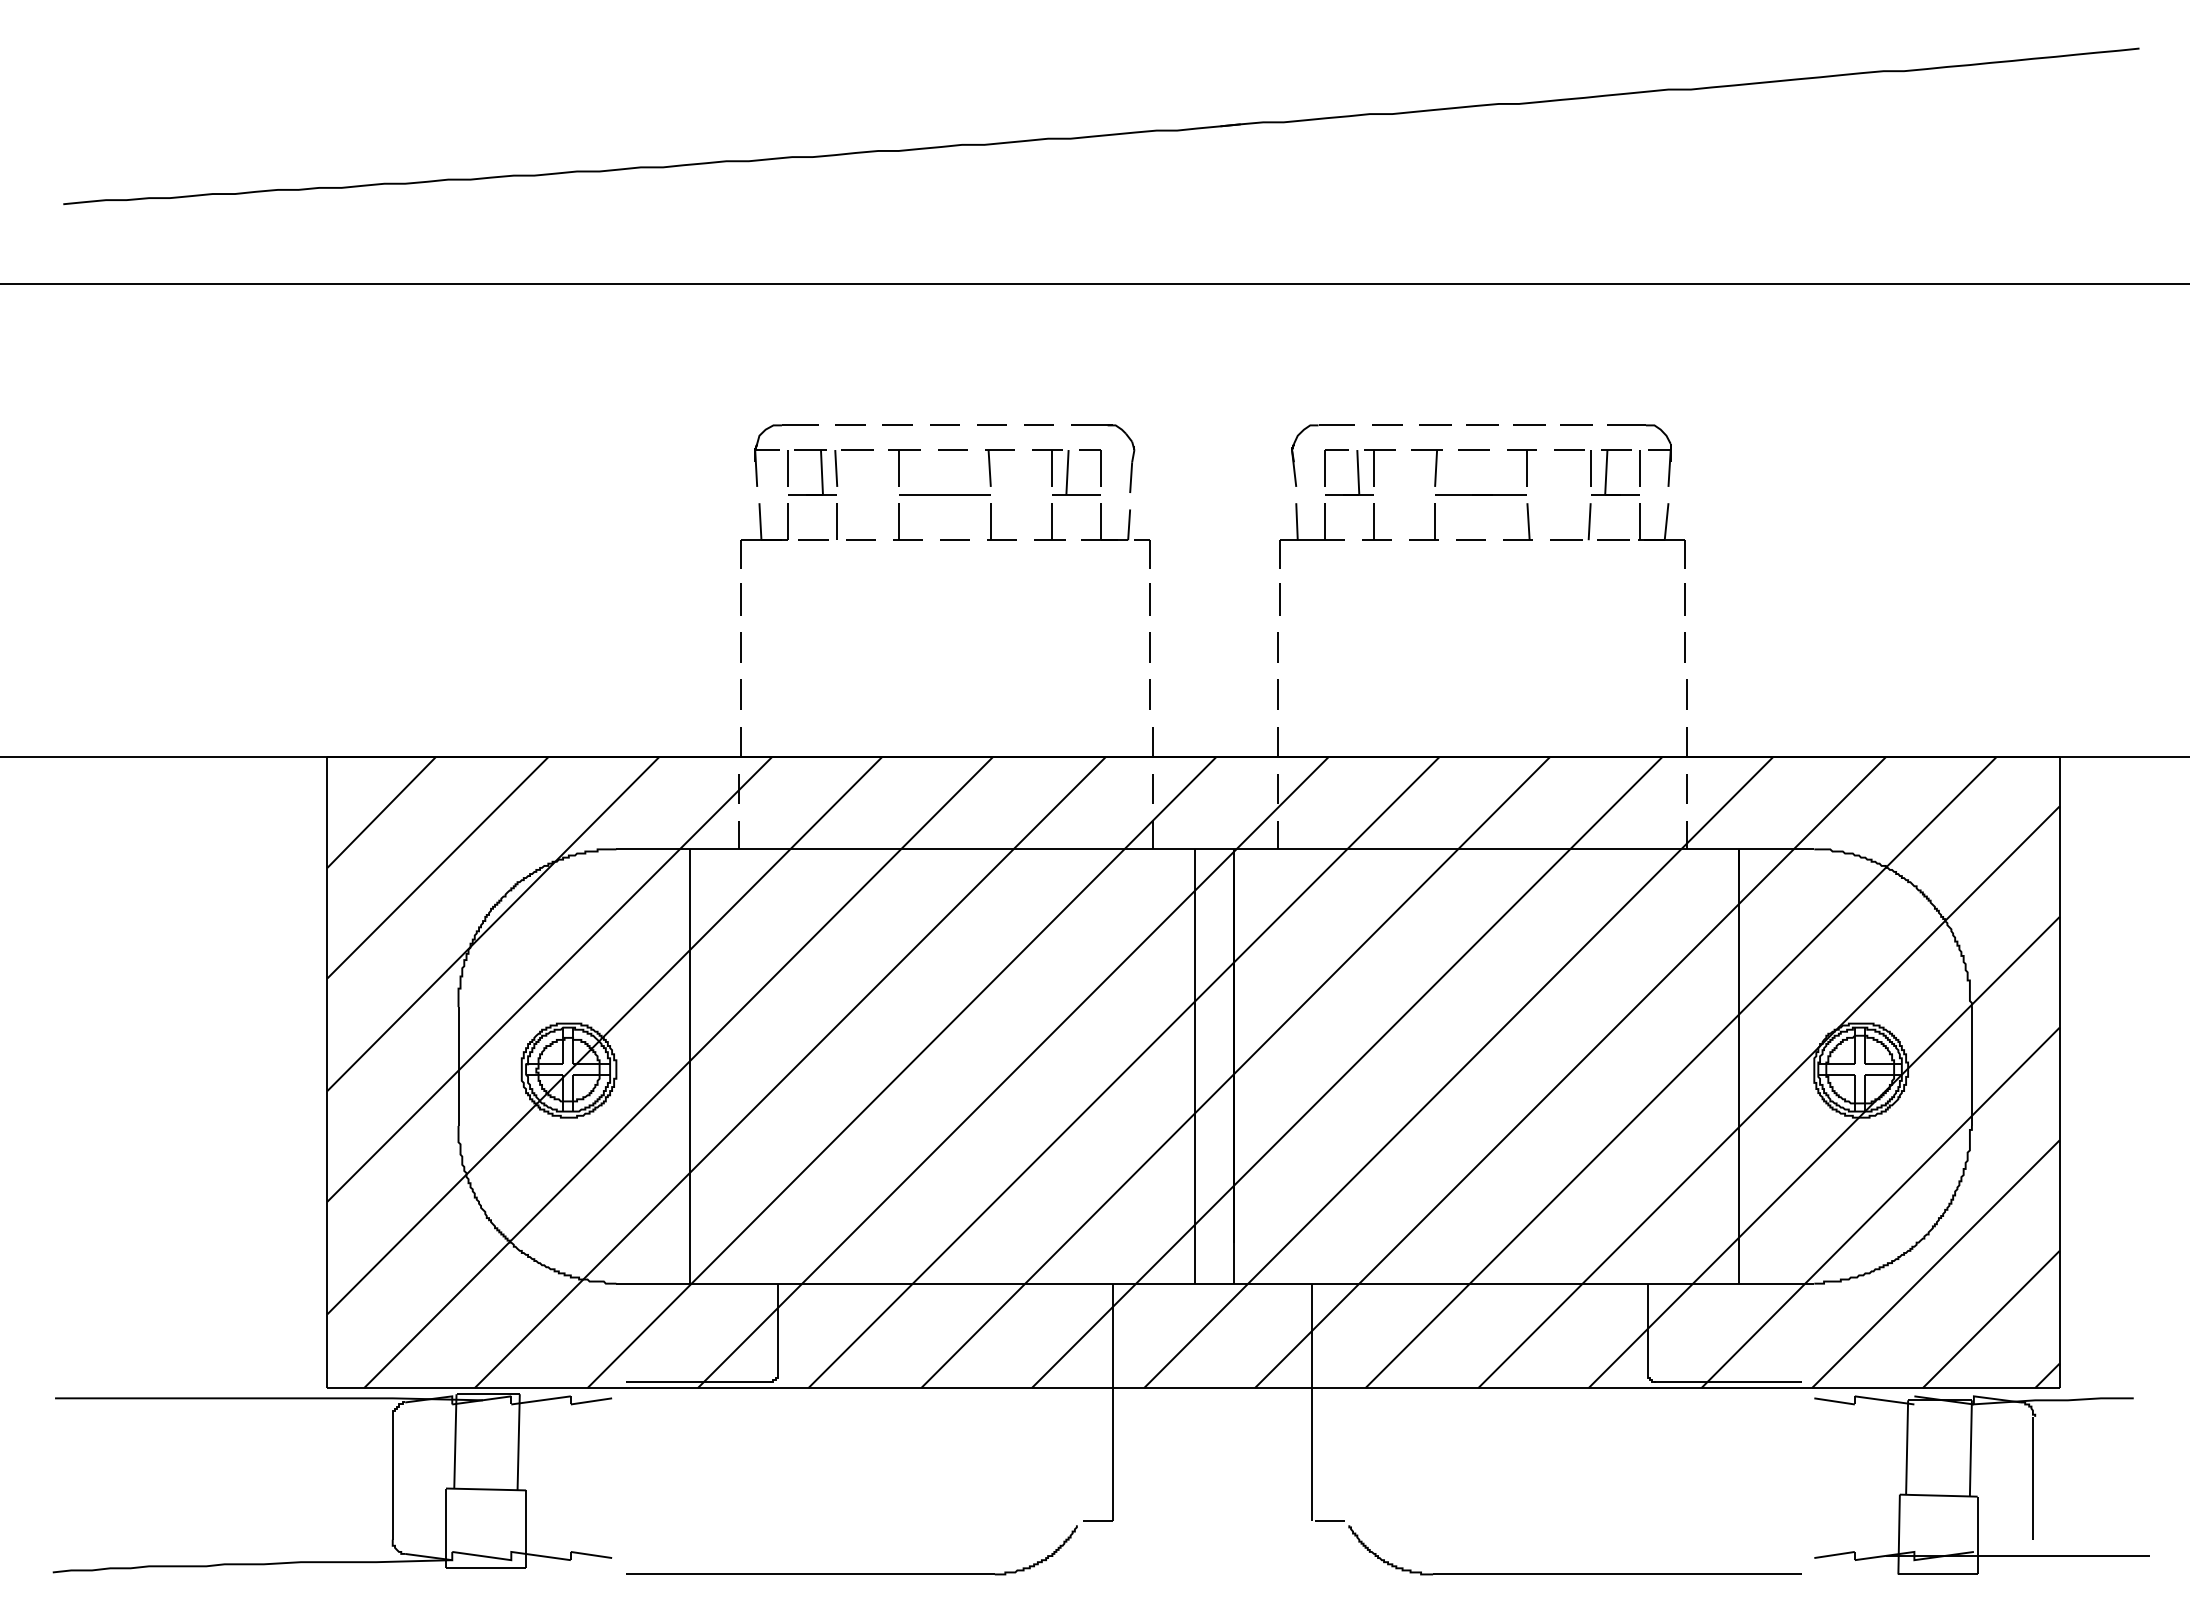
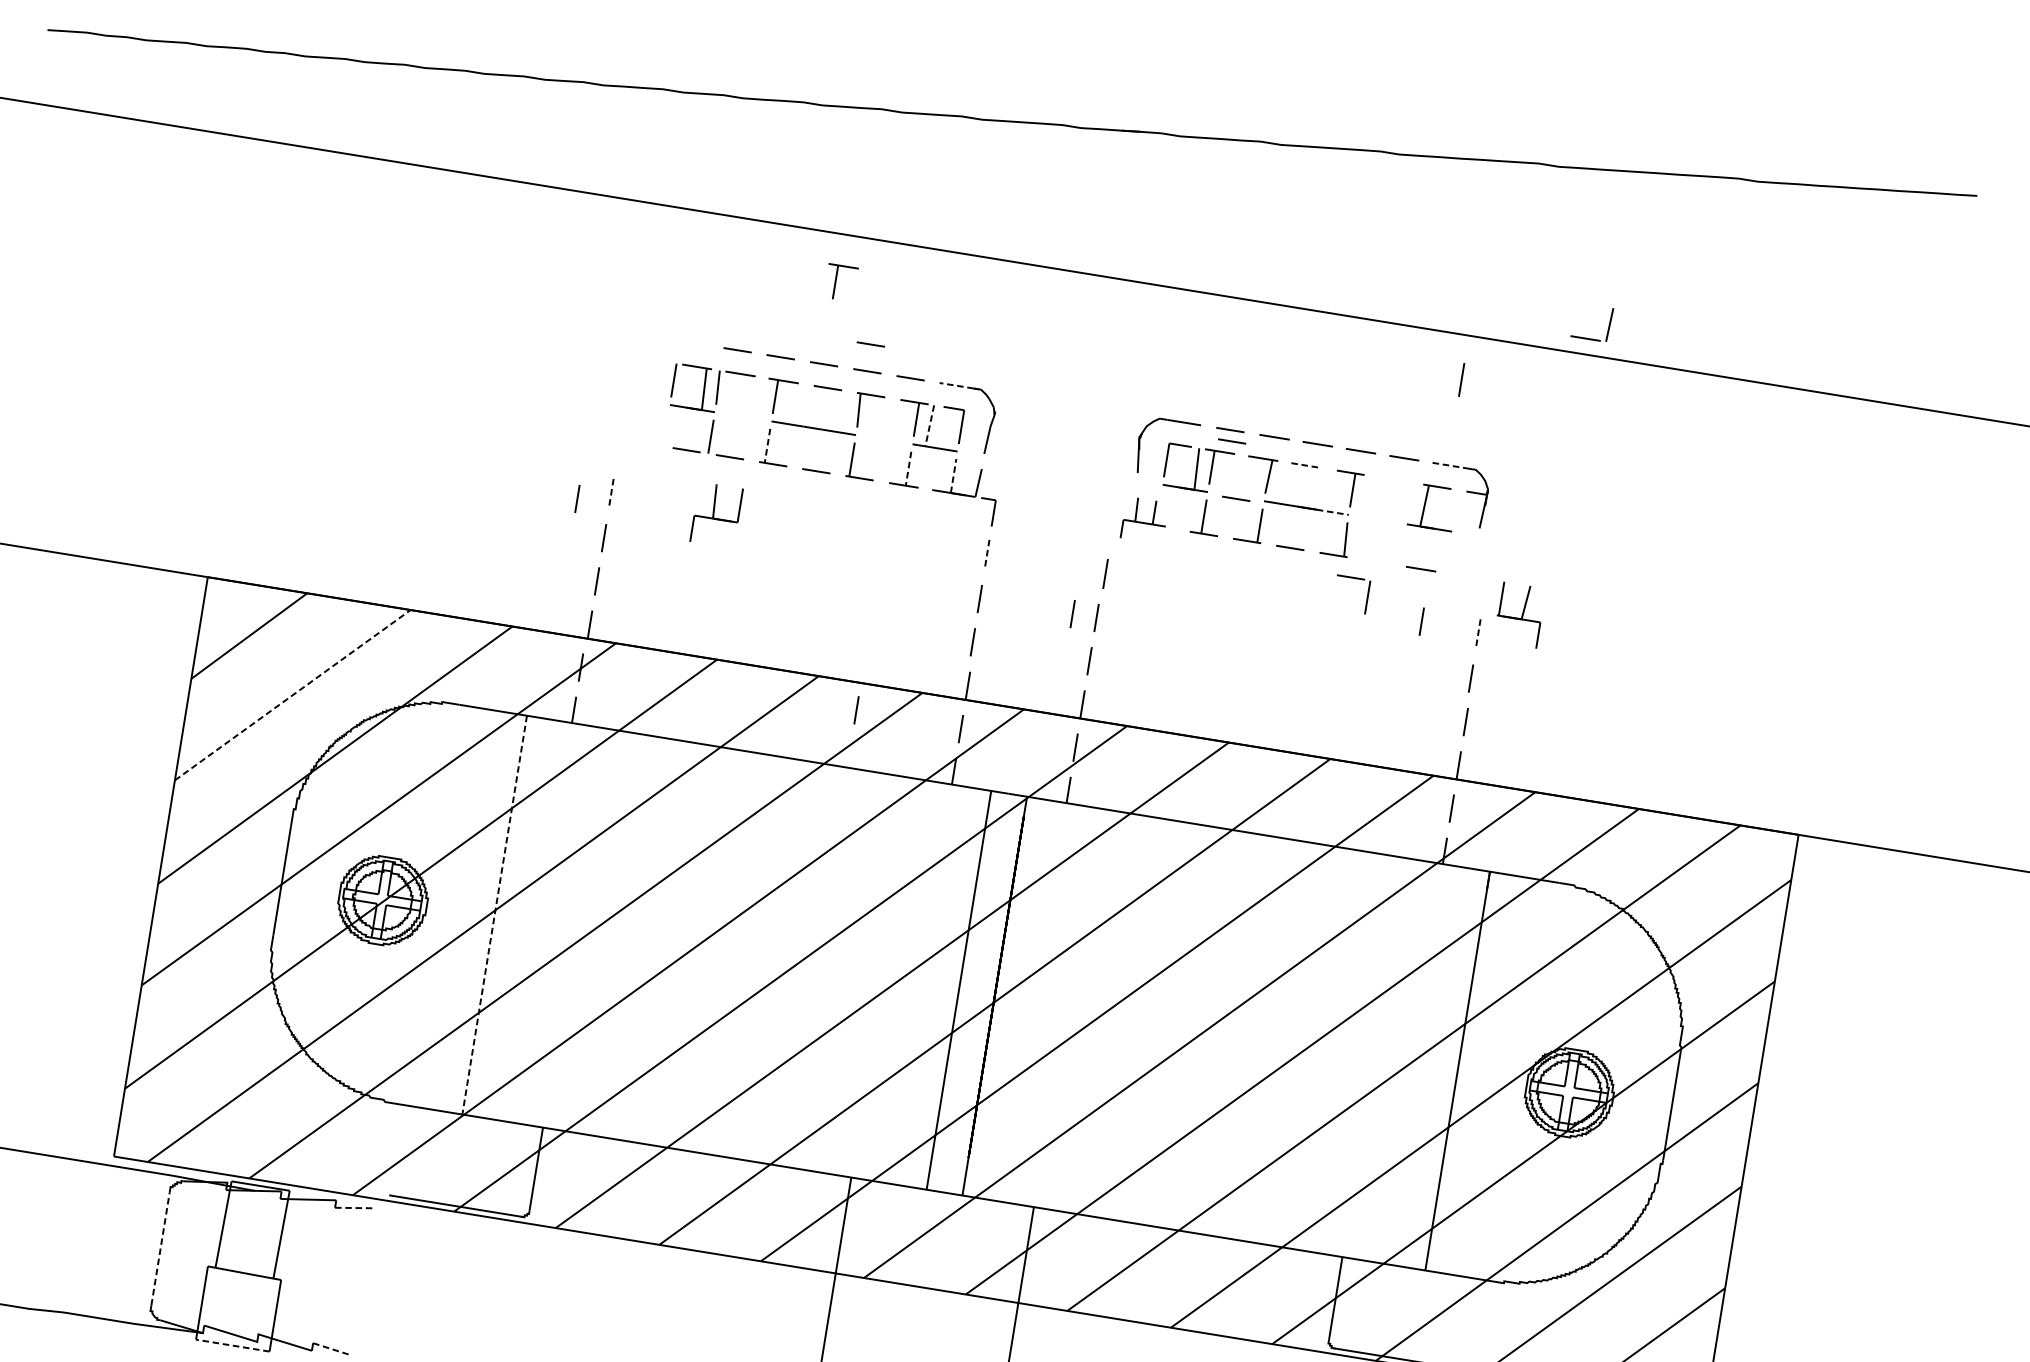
part: (948, 335) -> (840, 282), added
line: (990, 395) -> (870, 343), added
line: (1089, 425) -> (956, 385), solid -> dashed
line: (1627, 425) -> (1451, 465), solid -> dashed
line: (1390, 436) -> (1231, 440), added
part: (779, 450) -> (668, 362), removed
line: (1474, 450) -> (1306, 466), solid -> dashed
part: (1572, 450) -> (1353, 578), moved
line: (1639, 468) -> (1461, 379), moved
line: (1067, 472) -> (929, 425), solid -> dashed
line: (1510, 495) -> (1333, 512), solid -> dashed
line: (1405, 496) -> (1236, 498), added
line: (898, 521) -> (767, 445), solid -> dashed
line: (1052, 521) -> (908, 468), solid -> dashed
line: (1101, 521) -> (953, 475), solid -> dashed
part: (1588, 521) -> (1608, 324), moved
part: (764, 535) -> (716, 514), moved
part: (1311, 535) -> (1144, 519), size x0.7
part: (1661, 535) -> (1519, 614), moved
line: (1622, 595) -> (1421, 621), added
line: (741, 600) -> (611, 494), solid -> dashed
line: (1150, 600) -> (986, 555), solid -> dashed
line: (1685, 600) -> (1478, 635), solid -> dashed
line: (705, 610) -> (576, 498), added
line: (1251, 647) -> (1072, 613), added
line: (1038, 786) -> (856, 709), added
line: (438, 867) -> (293, 694), solid -> dashed
line: (689, 1067) -> (494, 915), solid -> dashed
line: (591, 1401) -> (354, 1208), solid -> dashed
line: (392, 1477) -> (160, 1248), solid -> dashed
line: (591, 1555) -> (331, 1349), solid -> dashed
line: (485, 1568) -> (232, 1345), solid -> dashed

